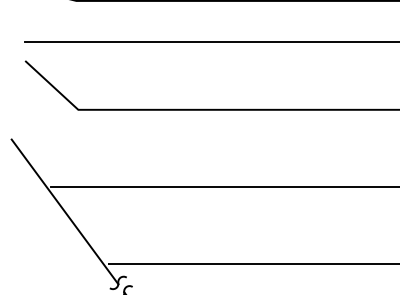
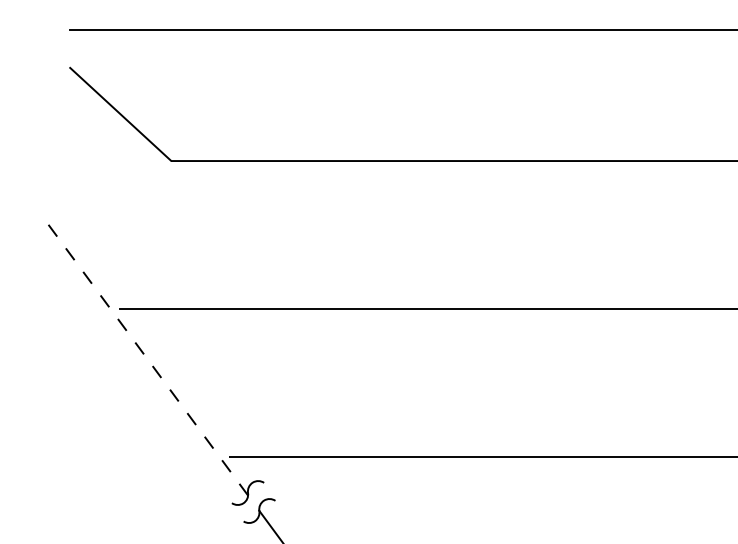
line: (65, 211) -> (146, 356), solid -> dashed

